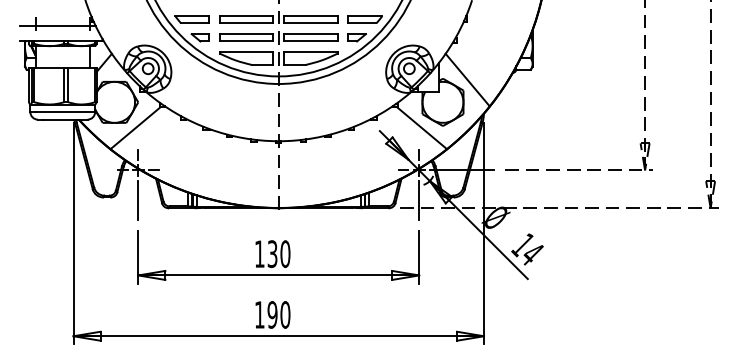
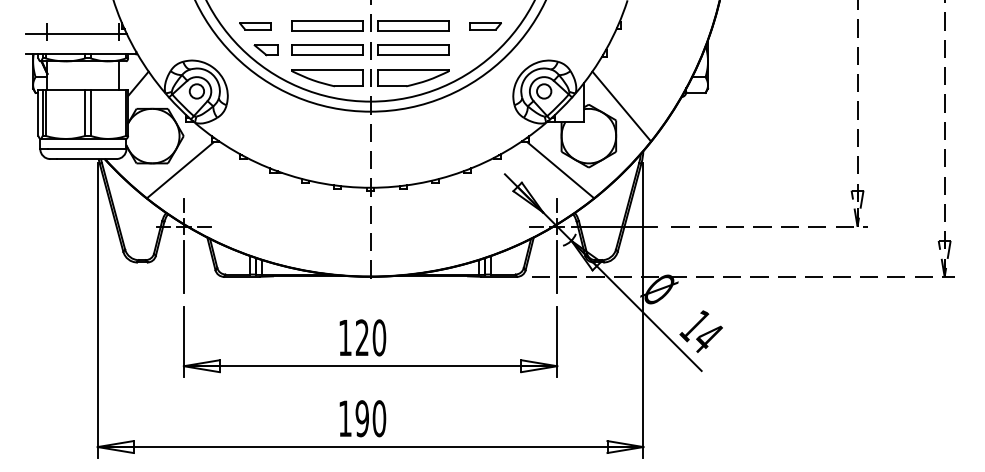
part: (192, 19) -> (255, 25), size x0.7
part: (365, 19) -> (485, 25), size x0.7
part: (356, 37) -> (474, 50), removed
text: (271, 253) -> (361, 337), 130 -> 120

